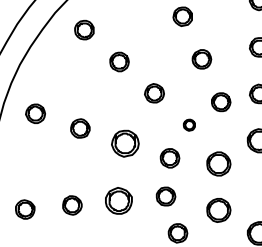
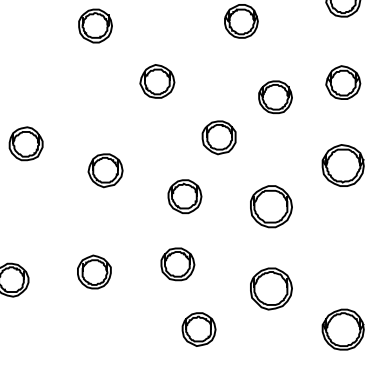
part: (189, 125) -> (219, 138), size x1.67
part: (124, 143) -> (104, 170), size x0.71
part: (118, 200) -> (93, 271), size x0.71

